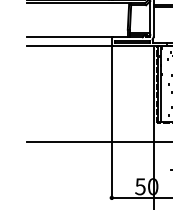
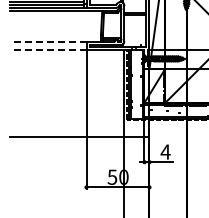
line: (69, 36) -> (48, 41), solid -> dashed
line: (69, 46) -> (48, 50), solid -> dashed

